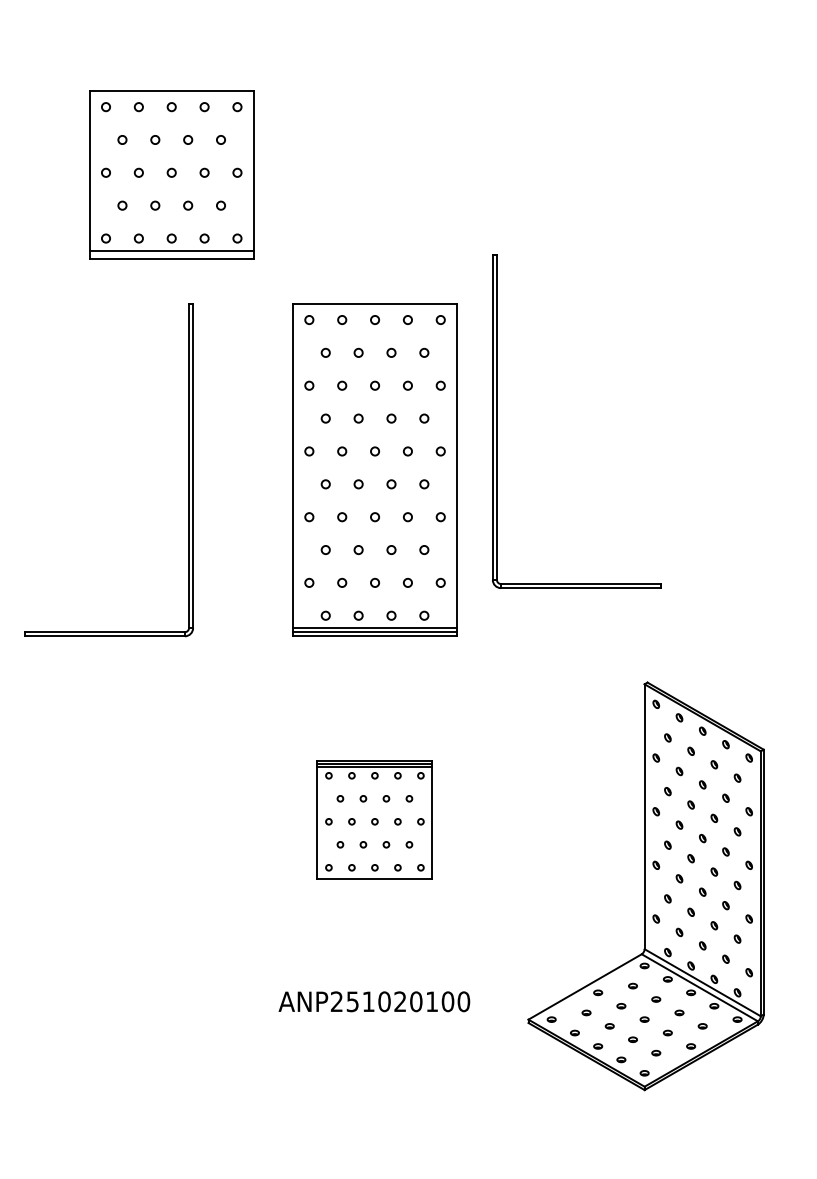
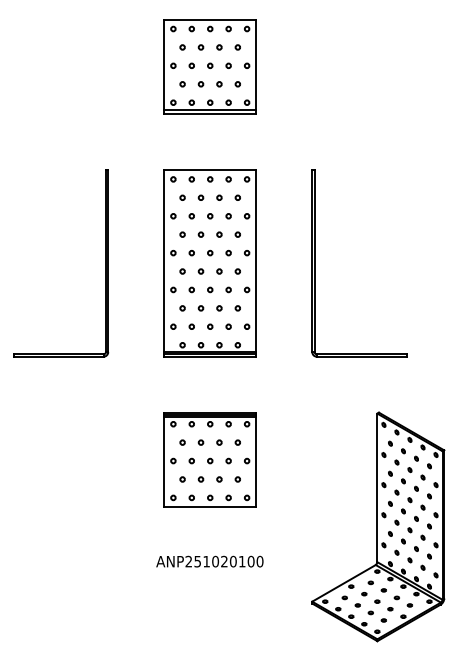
part: (170, 173) -> (209, 66), moved
part: (498, 421) -> (315, 263), moved
part: (373, 819) -> (209, 459), size x1.43
part: (646, 885) -> (378, 526), moved

